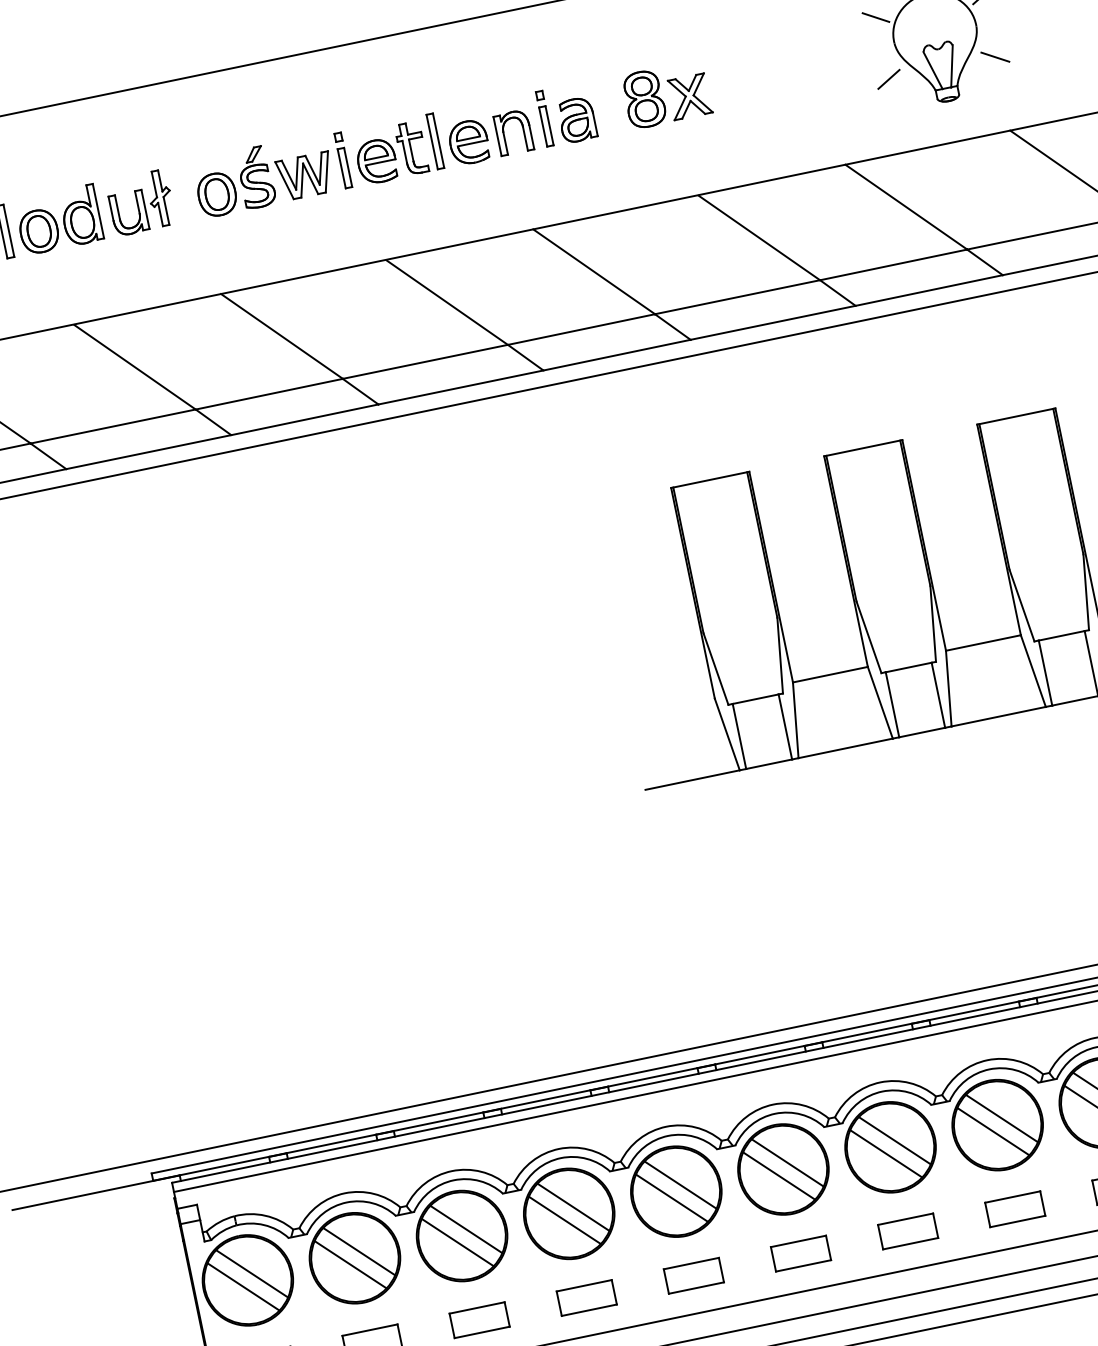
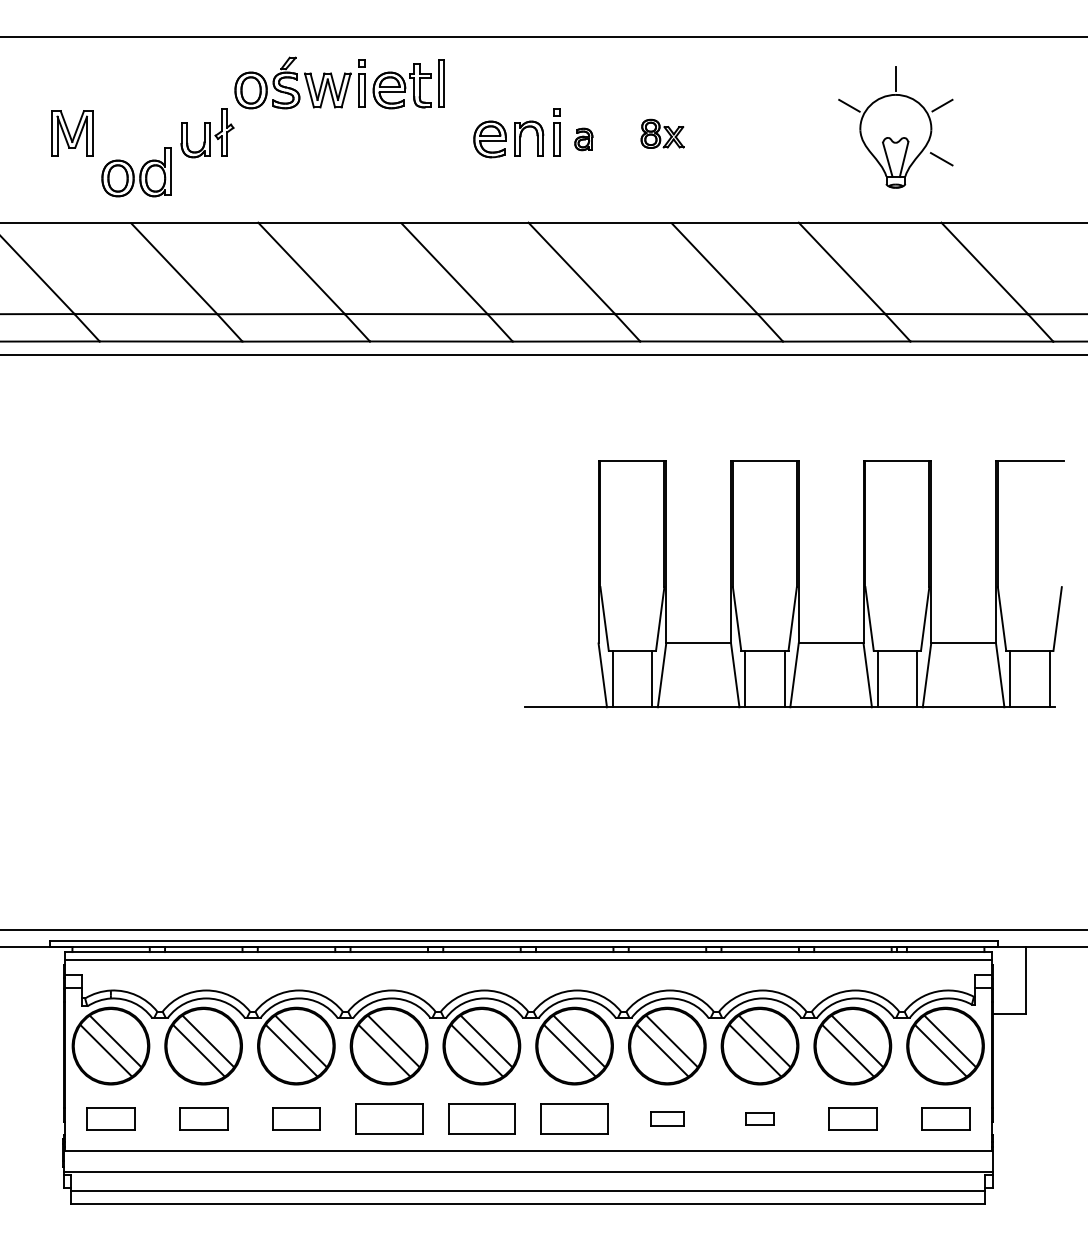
line: (888, 79) -> (849, 159), removed
part: (666, 94) -> (662, 133), size x0.6
part: (576, 120) -> (583, 139), size x0.6
part: (317, 164) -> (339, 82), moved
part: (59, 220) -> (136, 172), moved
part: (1014, 1208) -> (759, 1118), size x0.6
part: (908, 1230) -> (667, 1118), size x0.7
part: (800, 1253) -> (574, 1118), size x1.4
part: (693, 1275) -> (481, 1118), size x1.4
part: (585, 1297) -> (388, 1118), size x1.4

